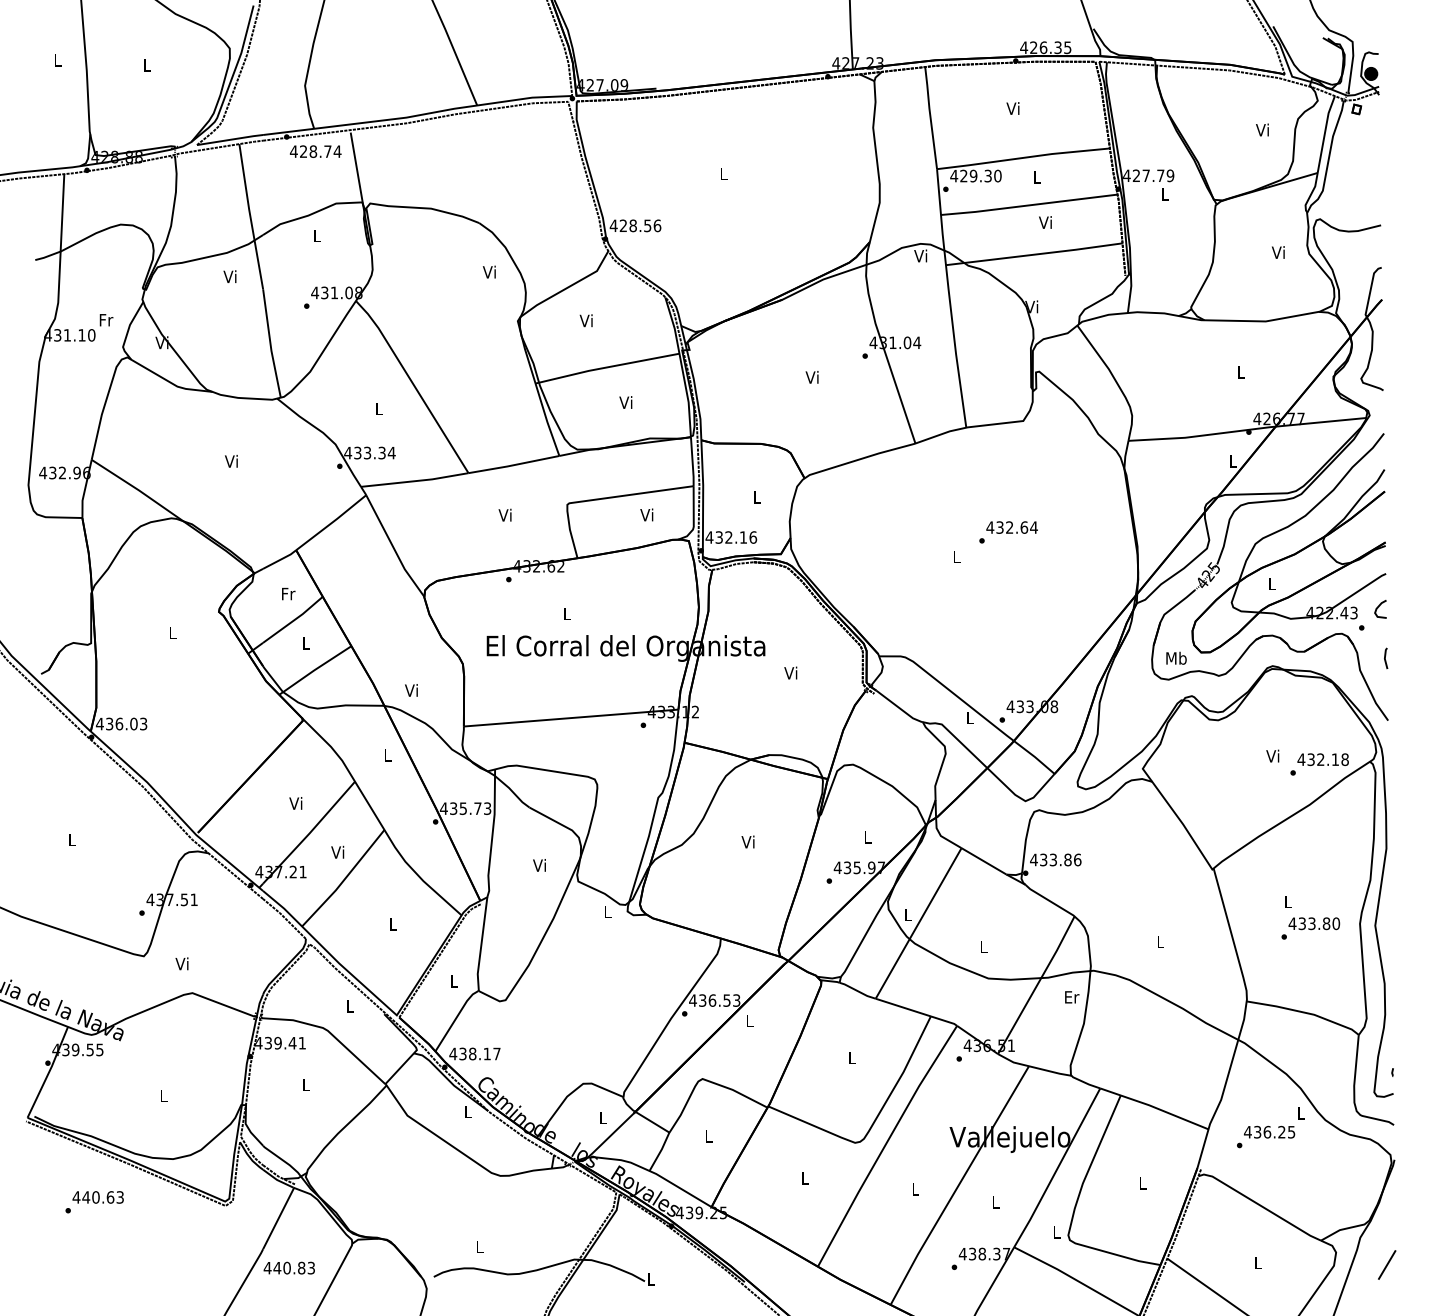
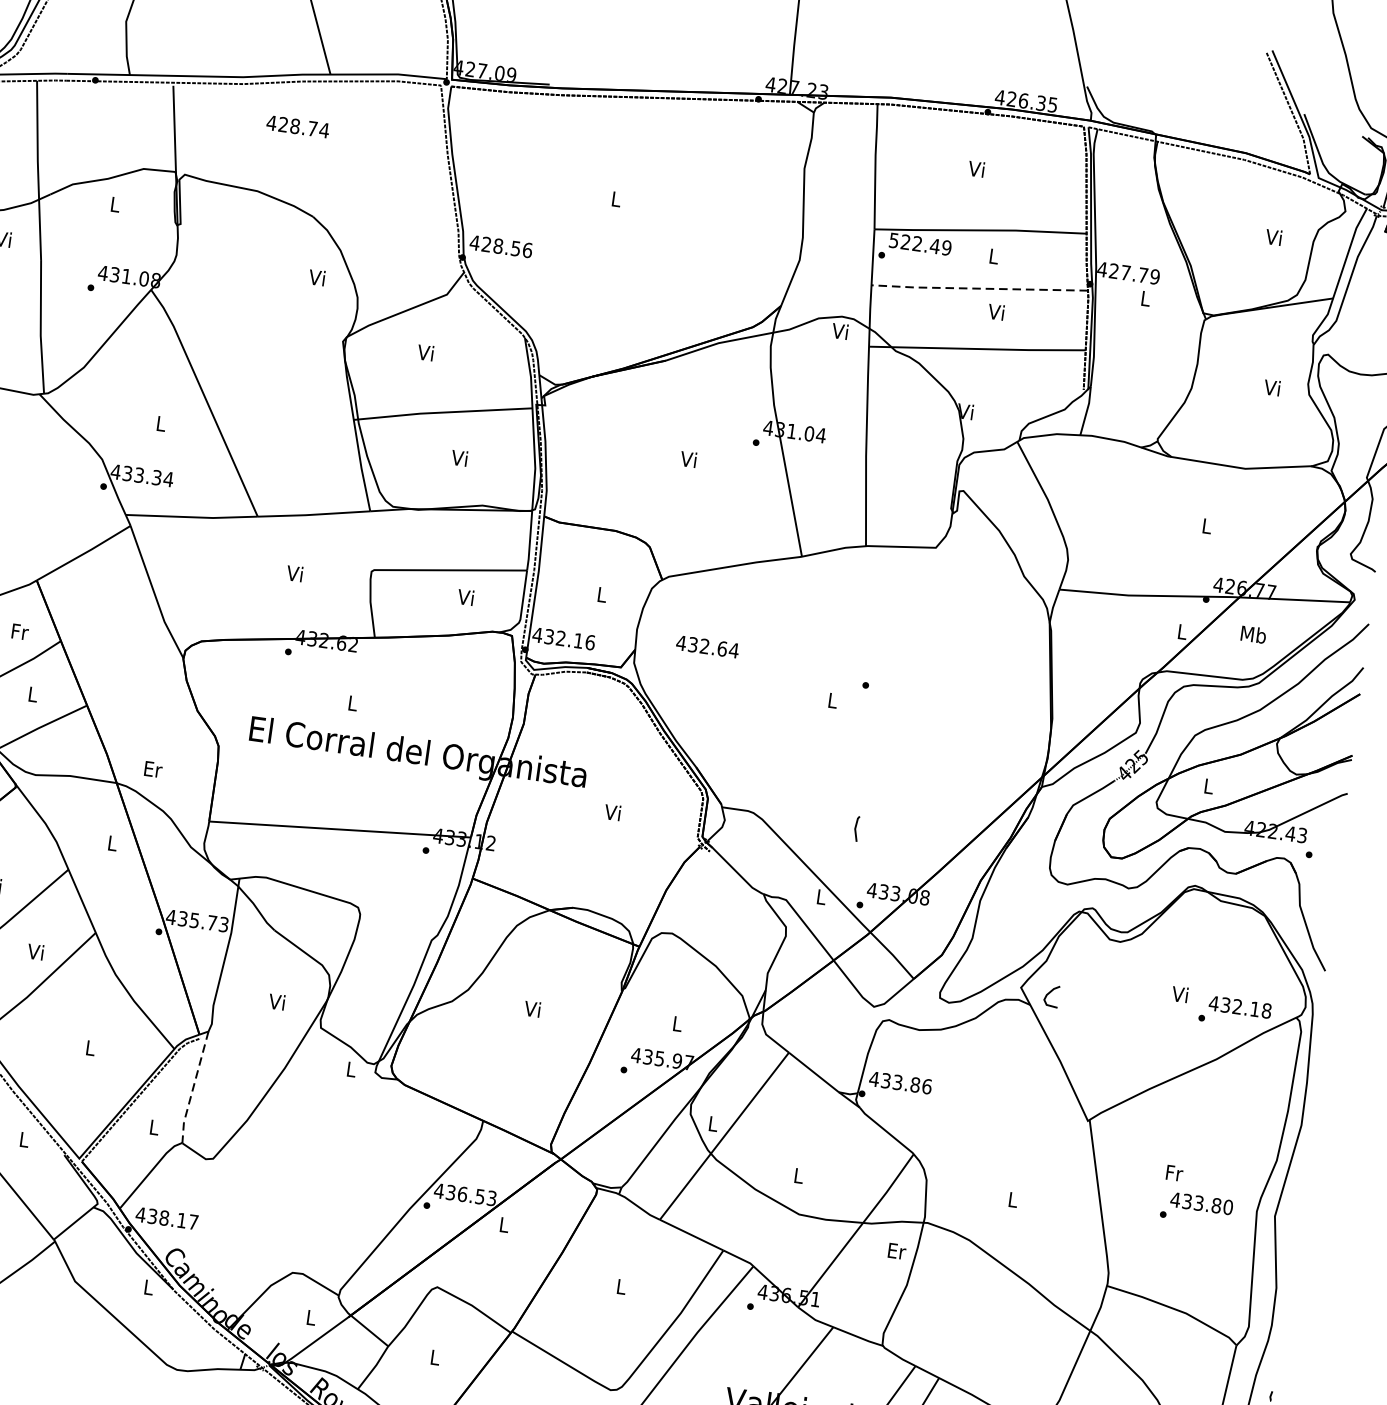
text: (315, 151) -> (297, 126), moved
text: (975, 175) -> (919, 243), 429.30 -> 522.49
line: (1028, 205) -> (978, 288), solid -> dashed
text: (1011, 527) -> (706, 646), moved
curve: (1379, 607) -> (1050, 993), moved
text: (1176, 657) -> (1253, 633), moved
line: (1385, 658) -> (856, 828), moved
text: (412, 690) -> (153, 769), Vi -> Er
text: (1288, 902) -> (1174, 1173), L -> Fr
line: (481, 945) -> (193, 1088), solid -> dashed

